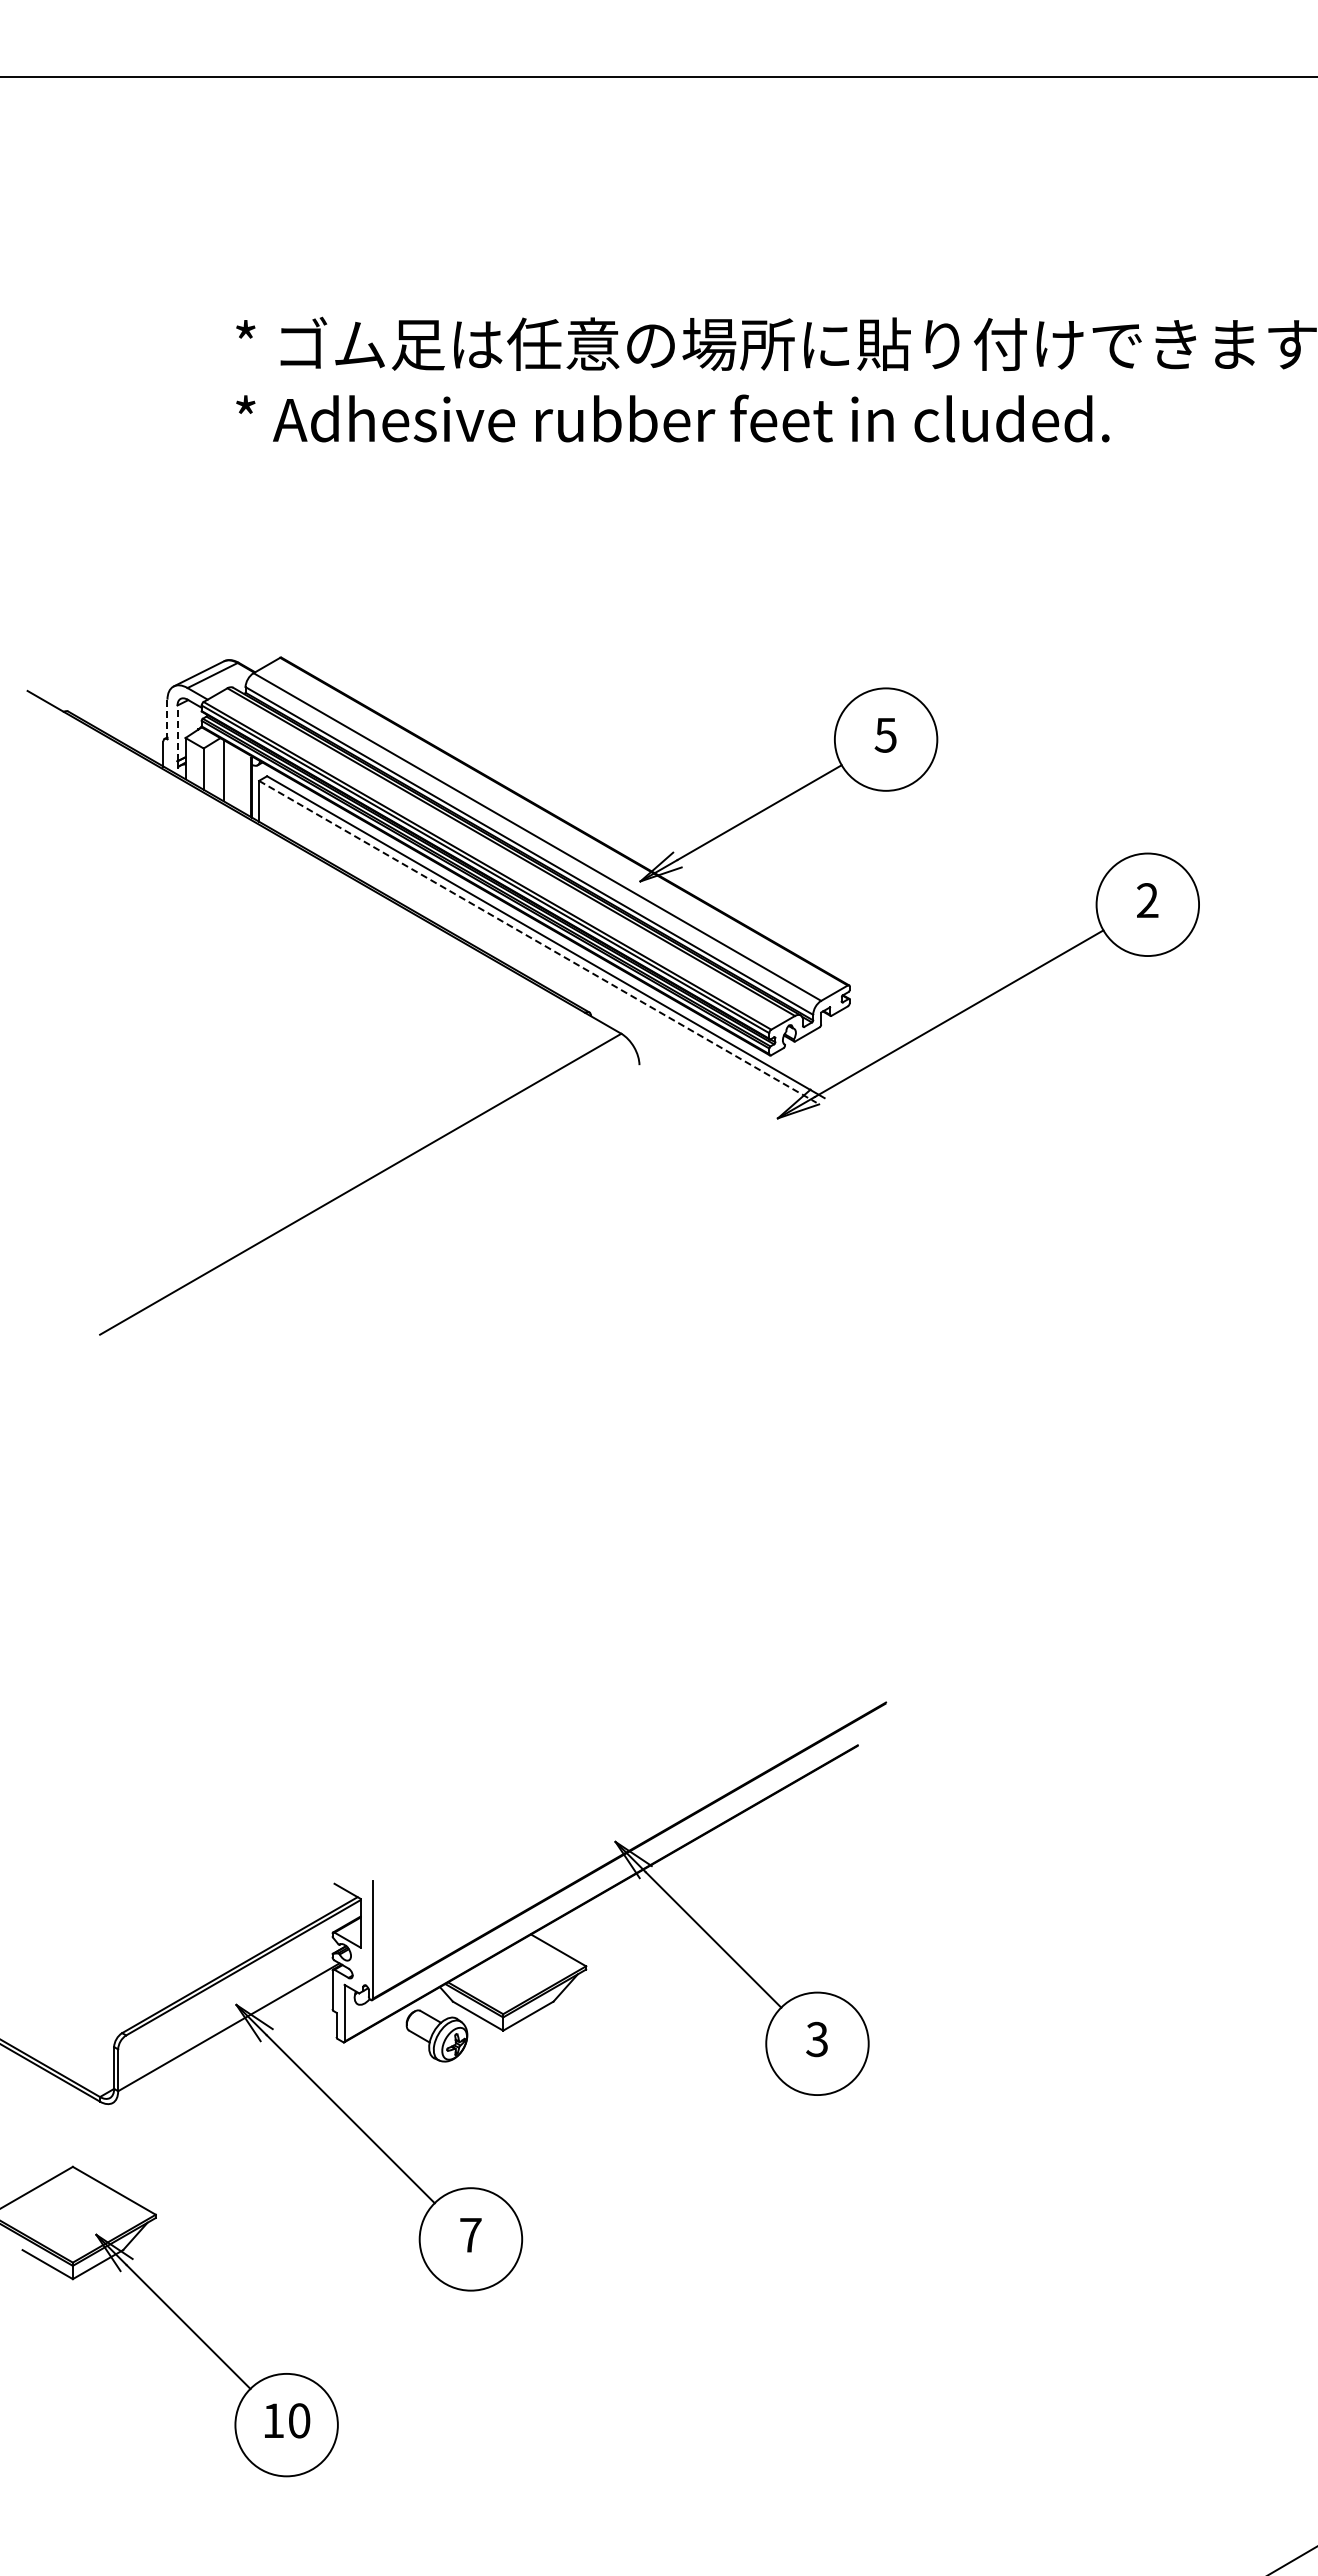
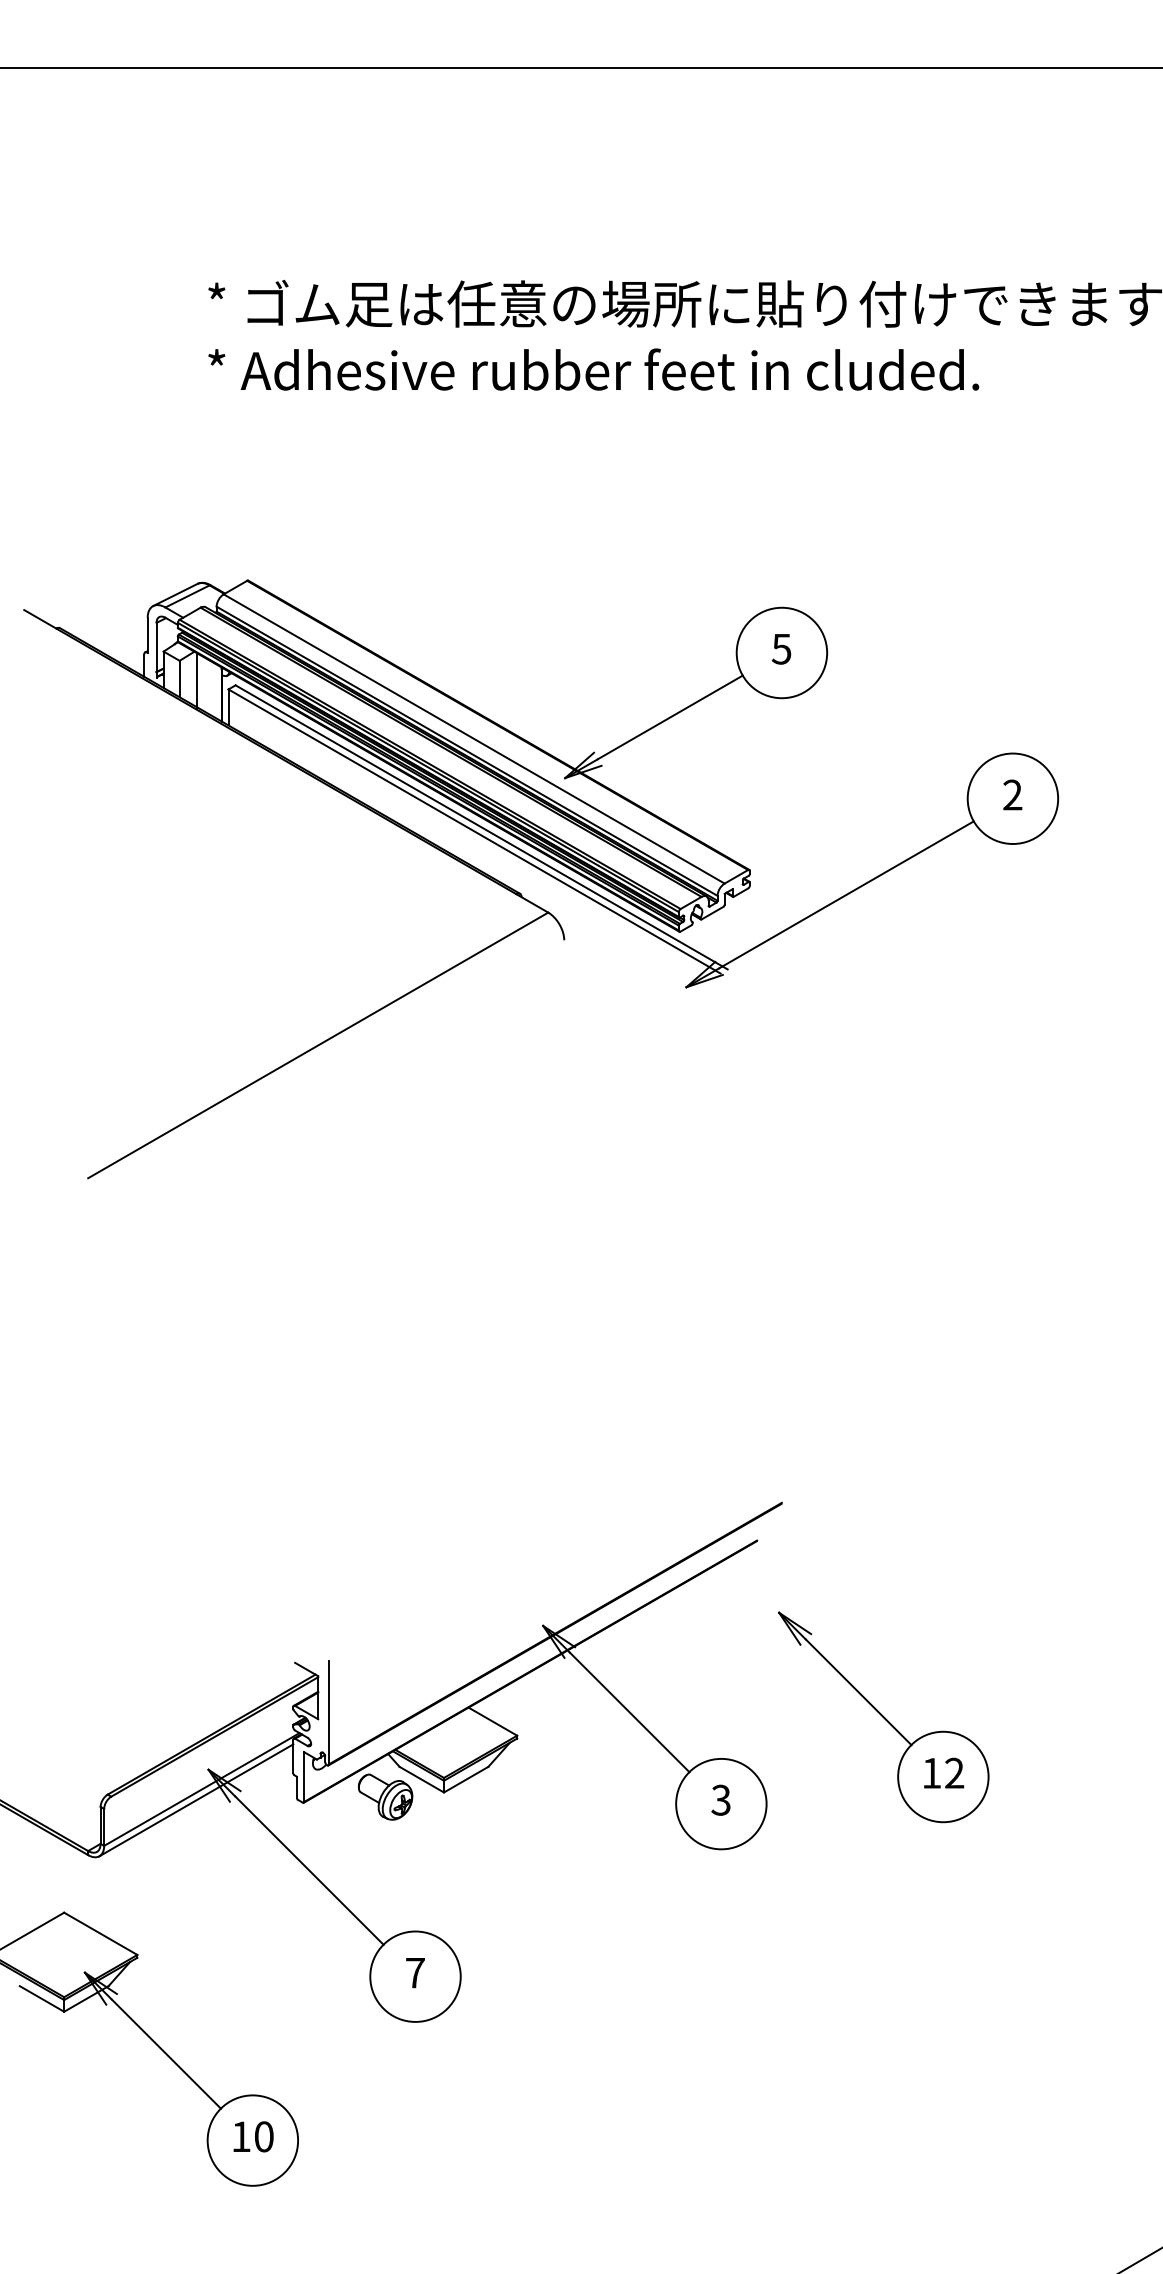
line: (167, 719) -> (147, 635), dashed -> solid
line: (177, 733) -> (156, 647), dashed -> solid
line: (537, 941) -> (474, 831), dashed -> solid
part: (1001, 1945) -> (883, 1717), added
line: (222, 2039) -> (196, 1800), added

